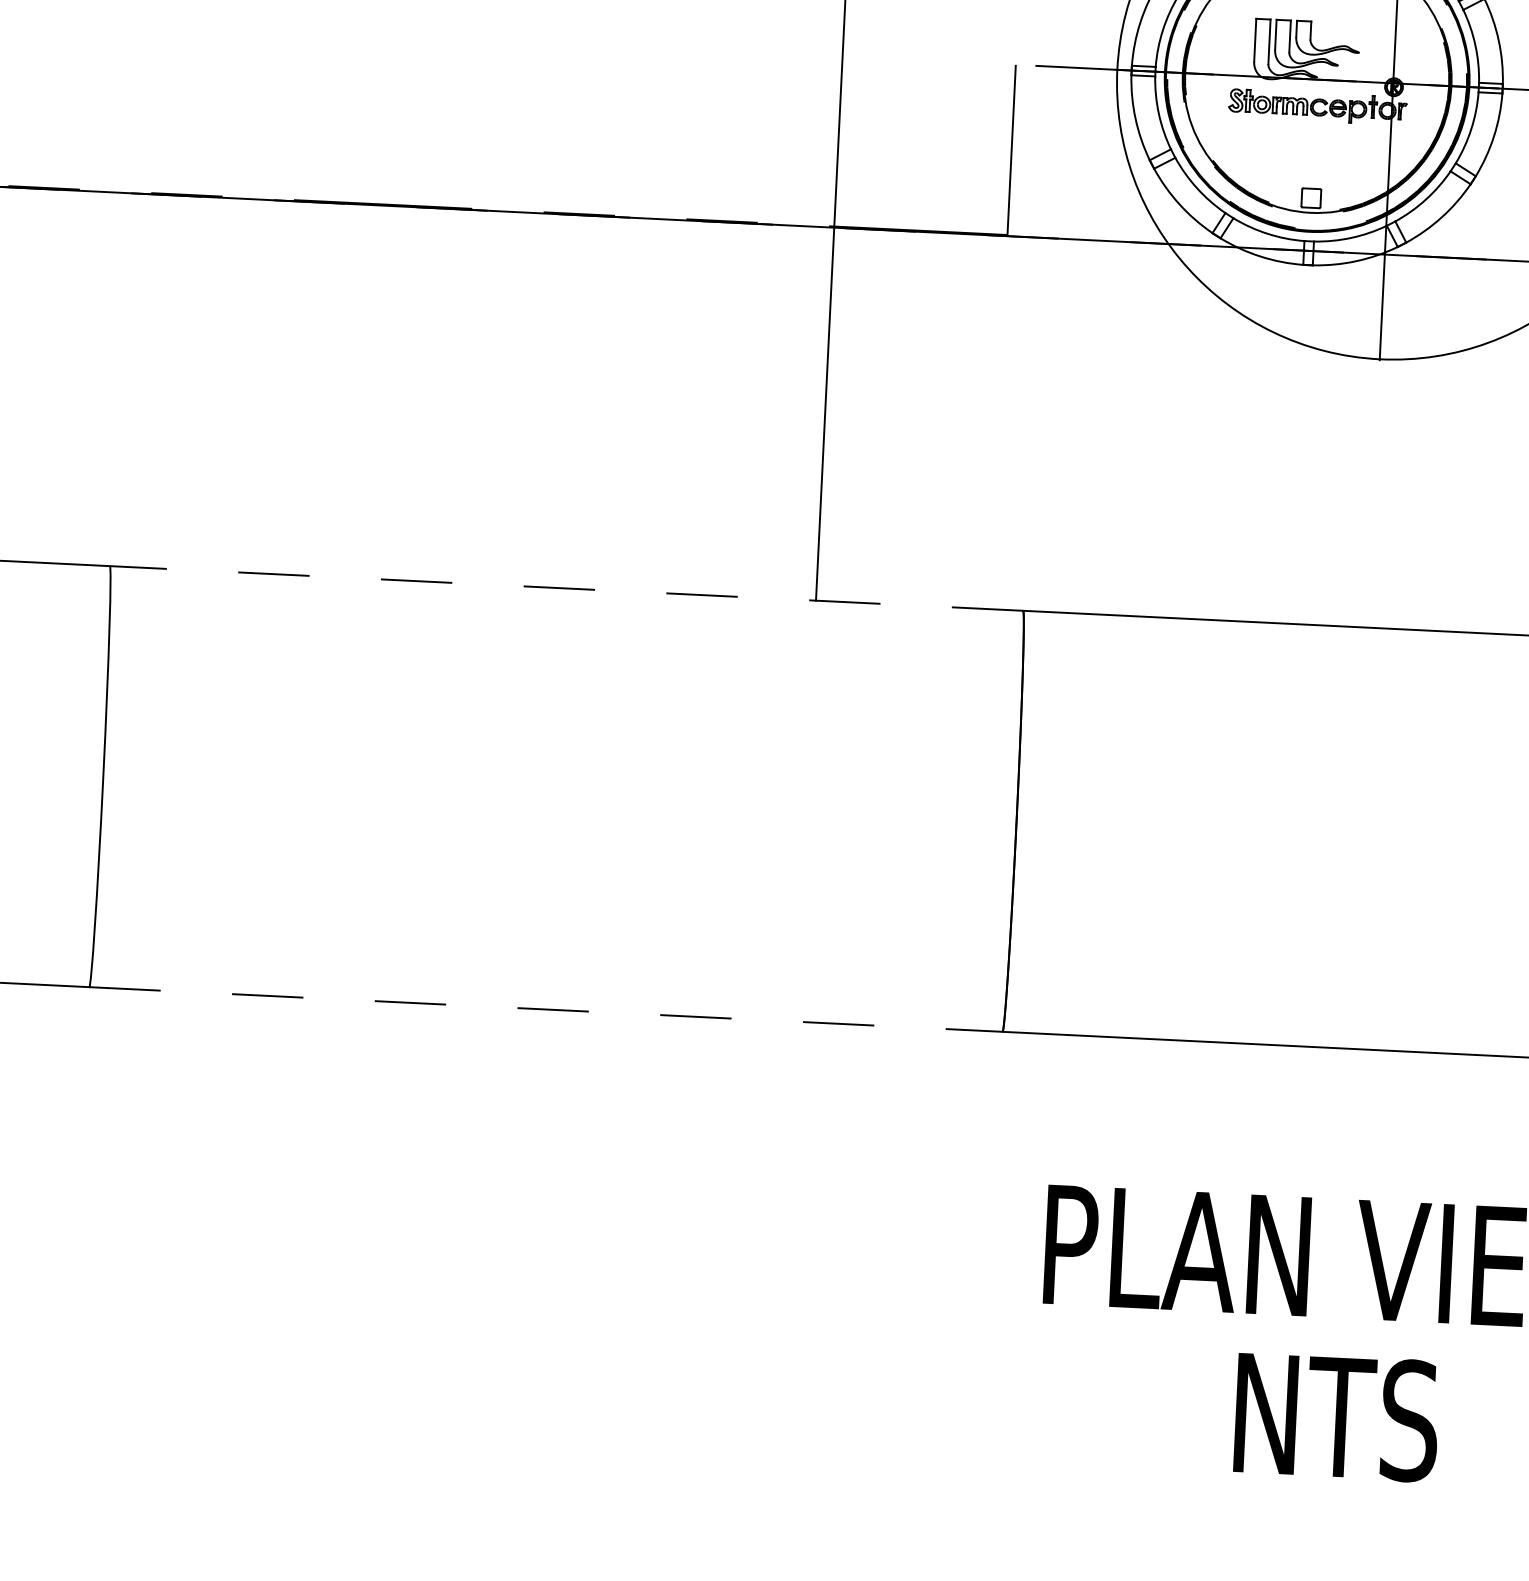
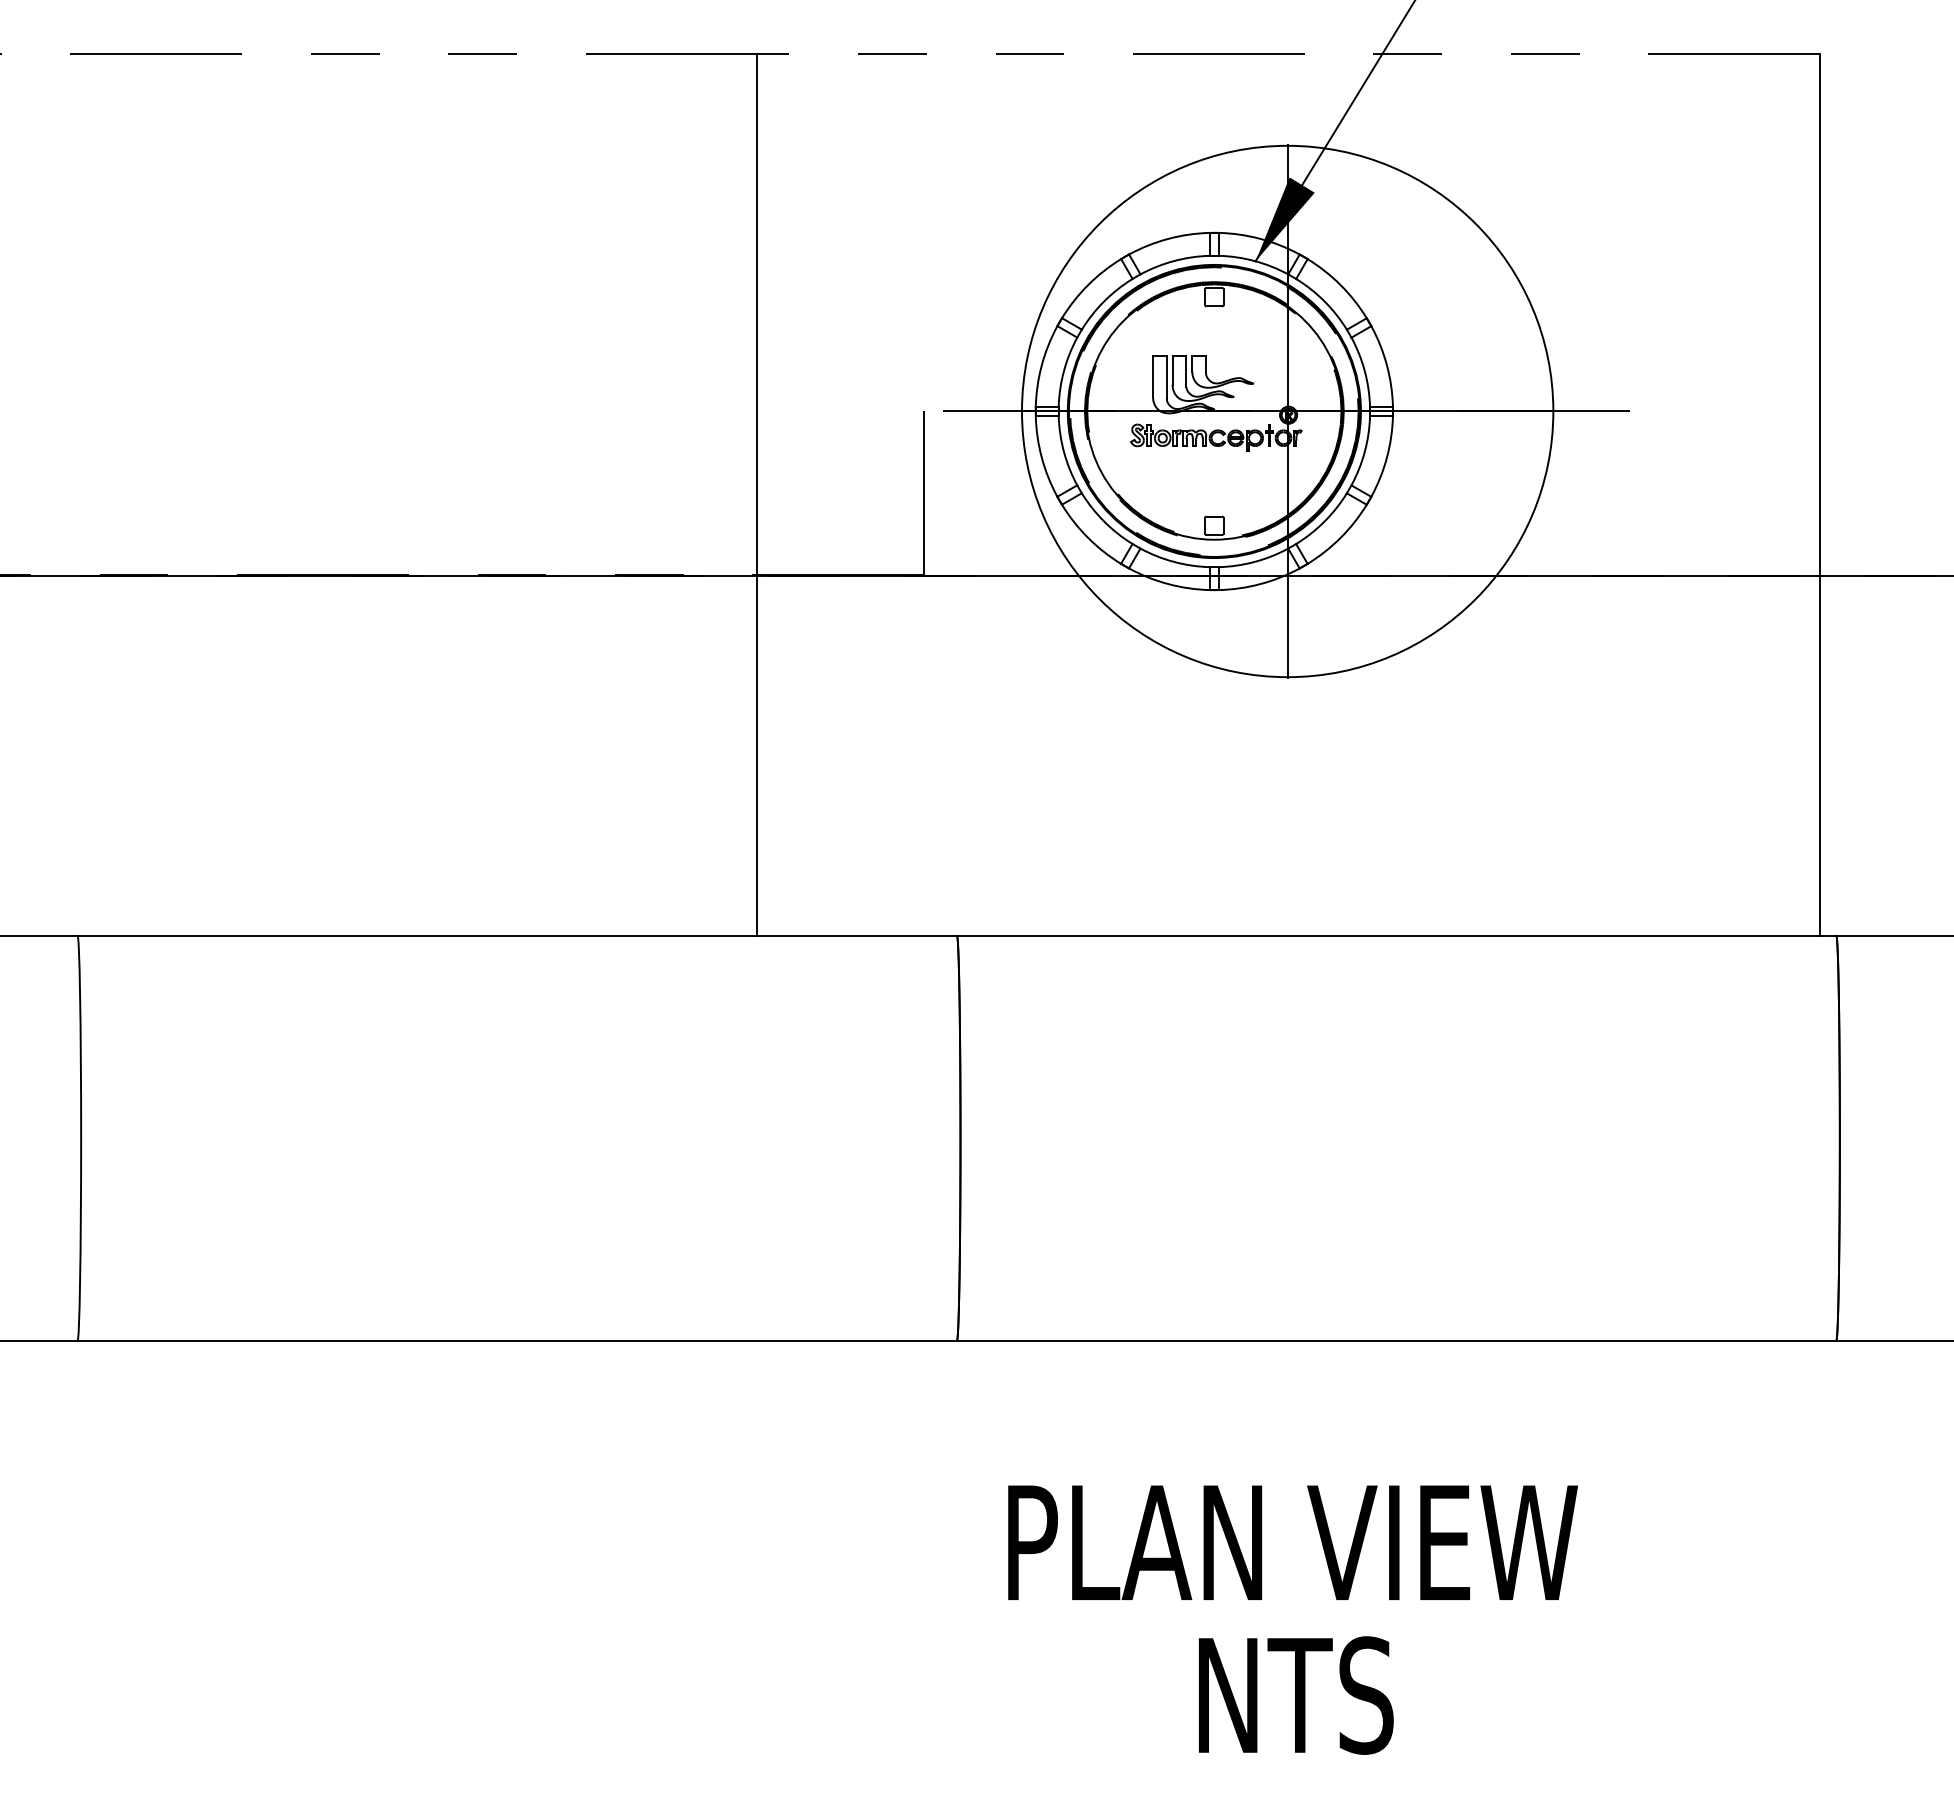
line: (566, 588) -> (517, 935), dashed -> solid
line: (546, 1009) -> (517, 1340), dashed -> solid

